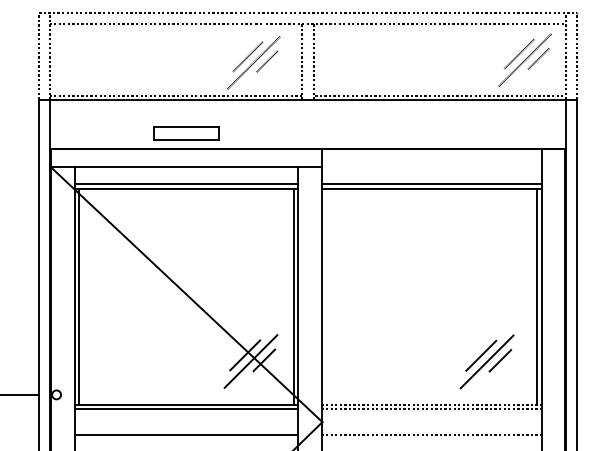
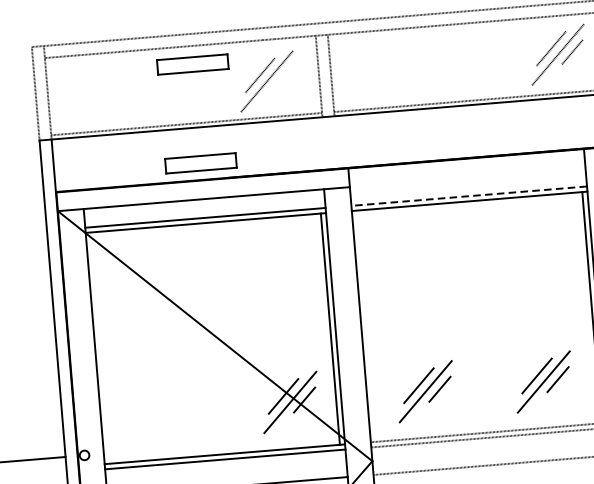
part: (186, 41) -> (192, 64), added
line: (266, 61) -> (280, 78), removed
line: (432, 184) -> (469, 196), solid -> dashed
line: (79, 296) -> (100, 347), removed
part: (376, 361) -> (425, 391), added

